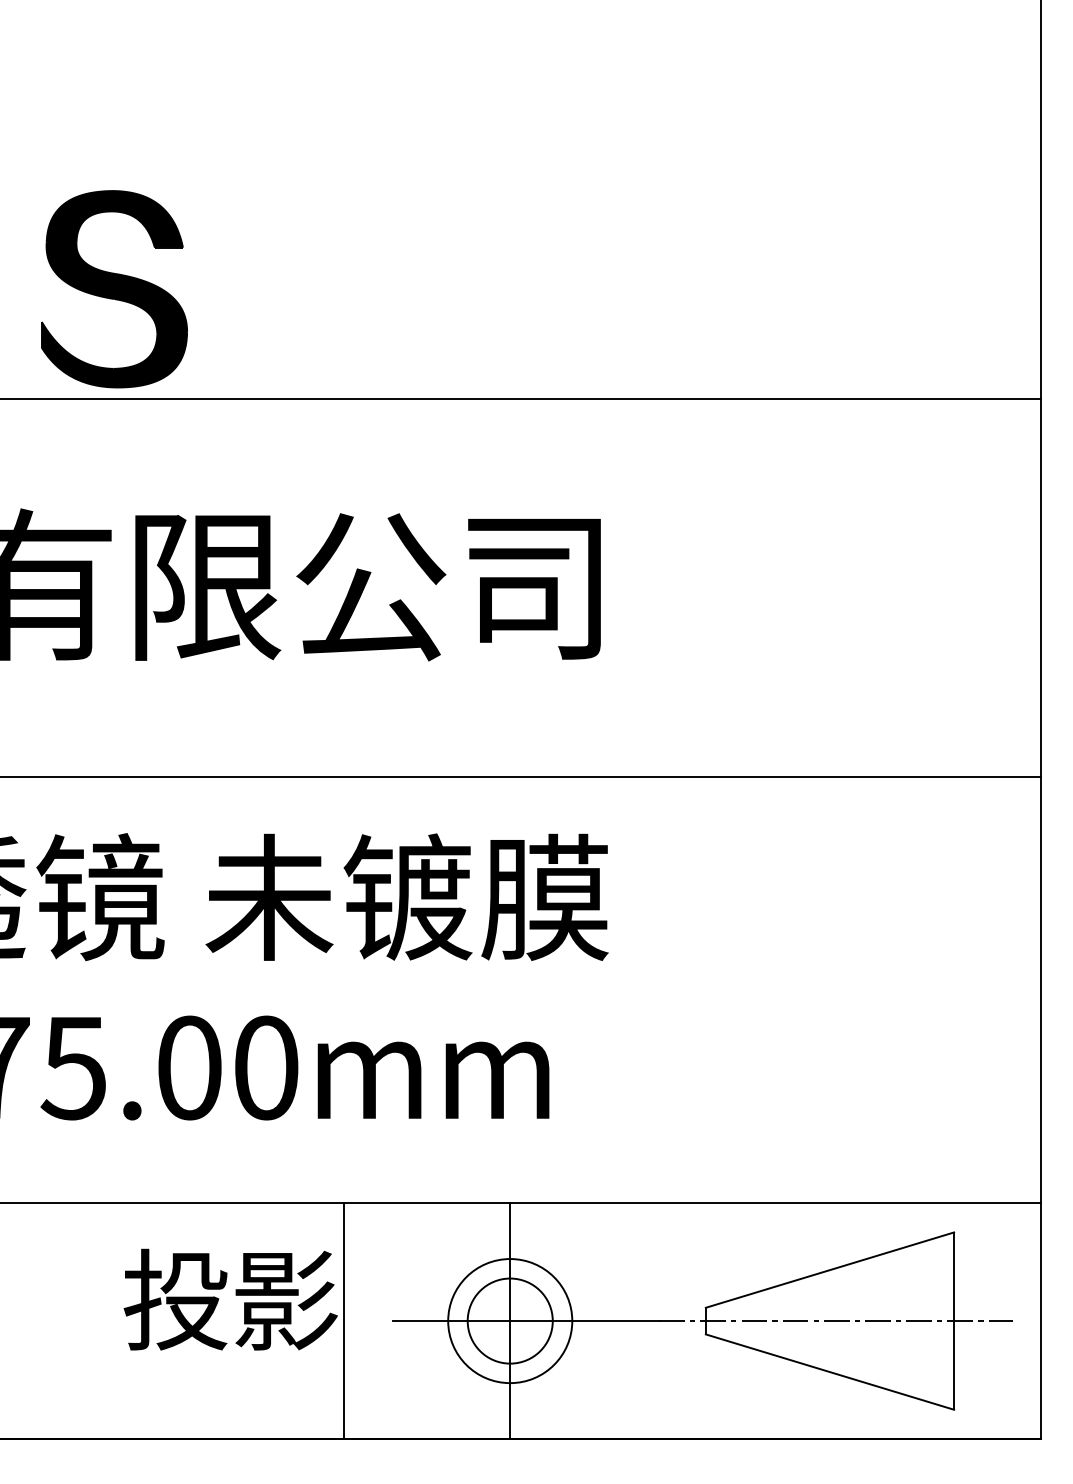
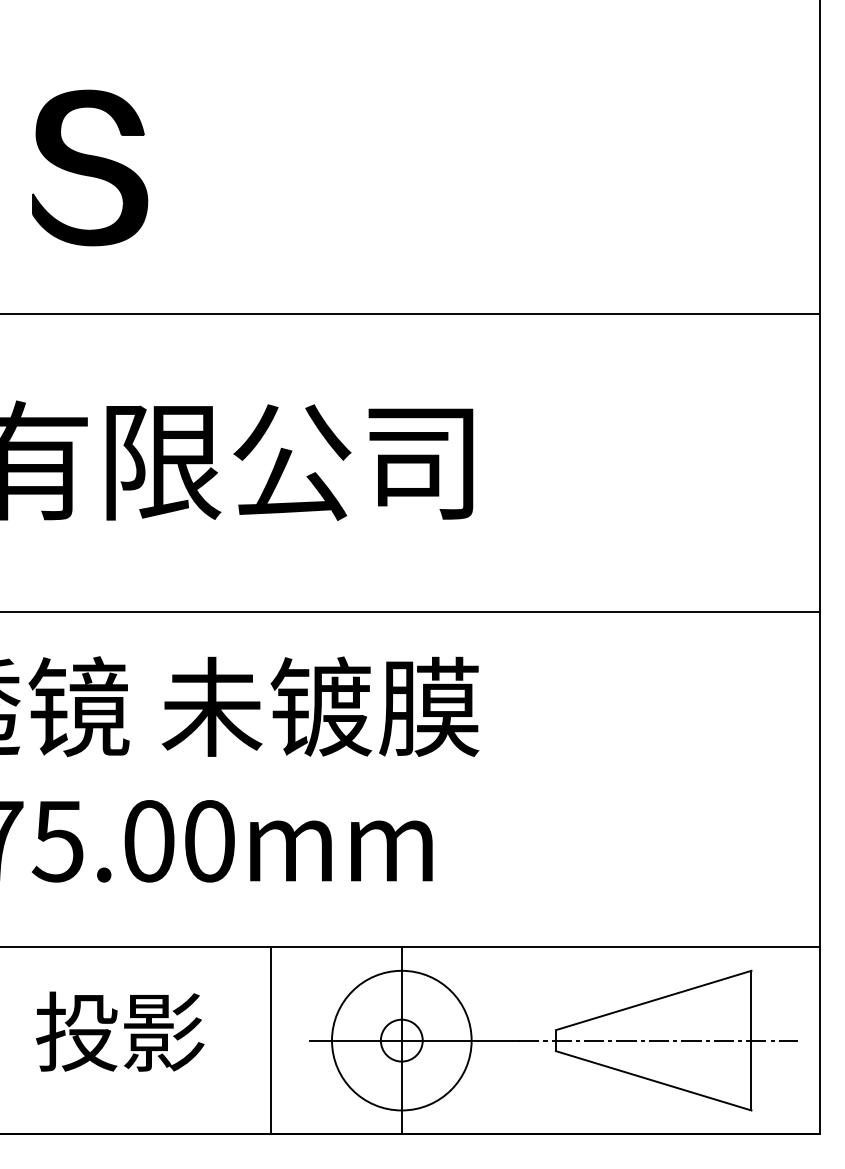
part: (114, 289) -> (90, 168), moved
text: (230, 1299) -> (120, 1031), moved
circle: (509, 1320) -> (401, 1040), size x0.62
circle: (509, 1320) -> (401, 1040), size x1.43

